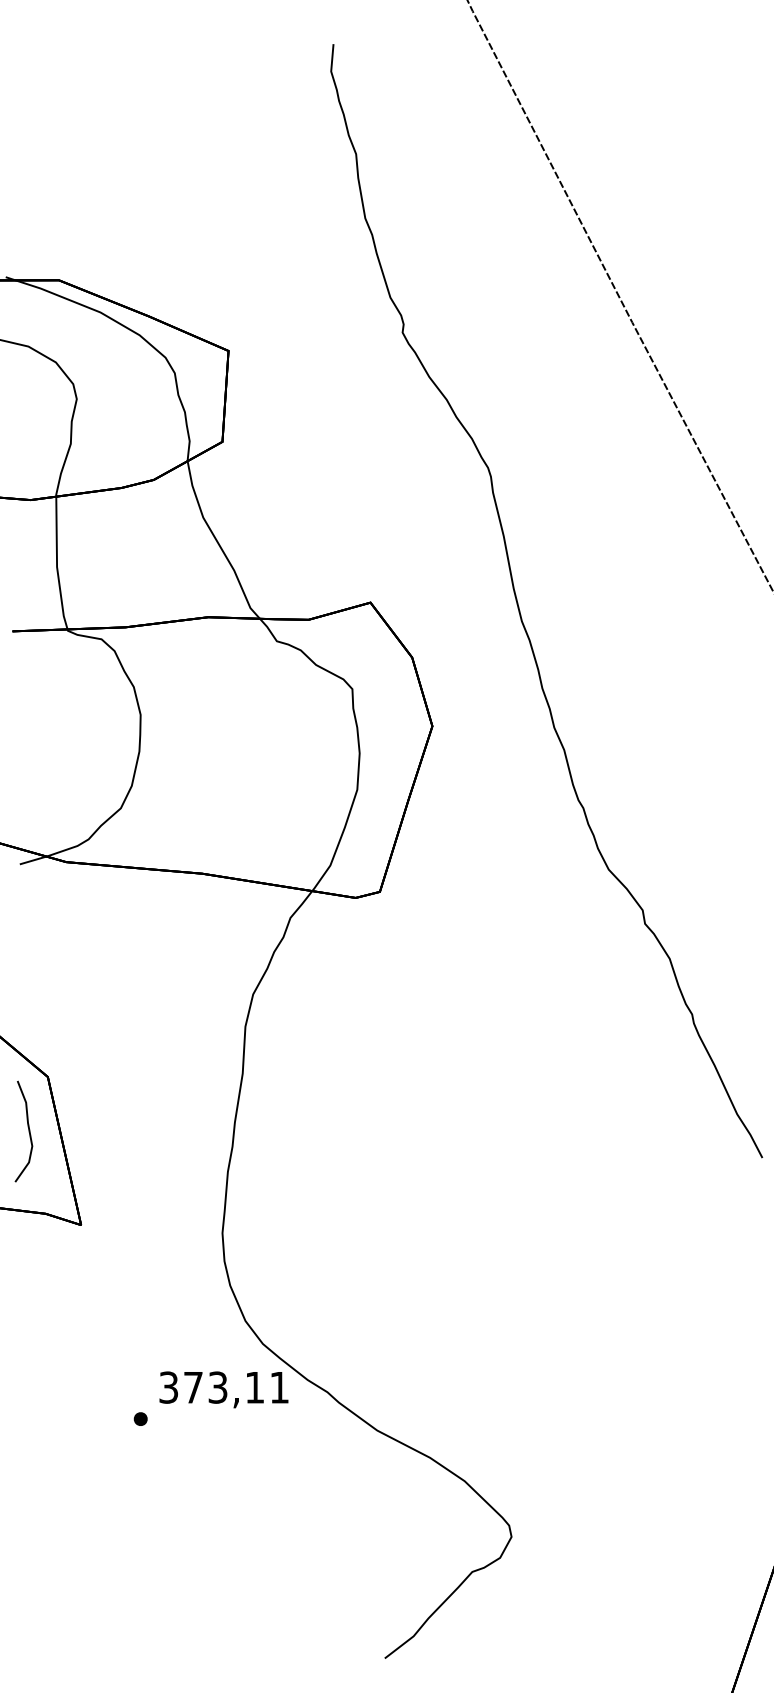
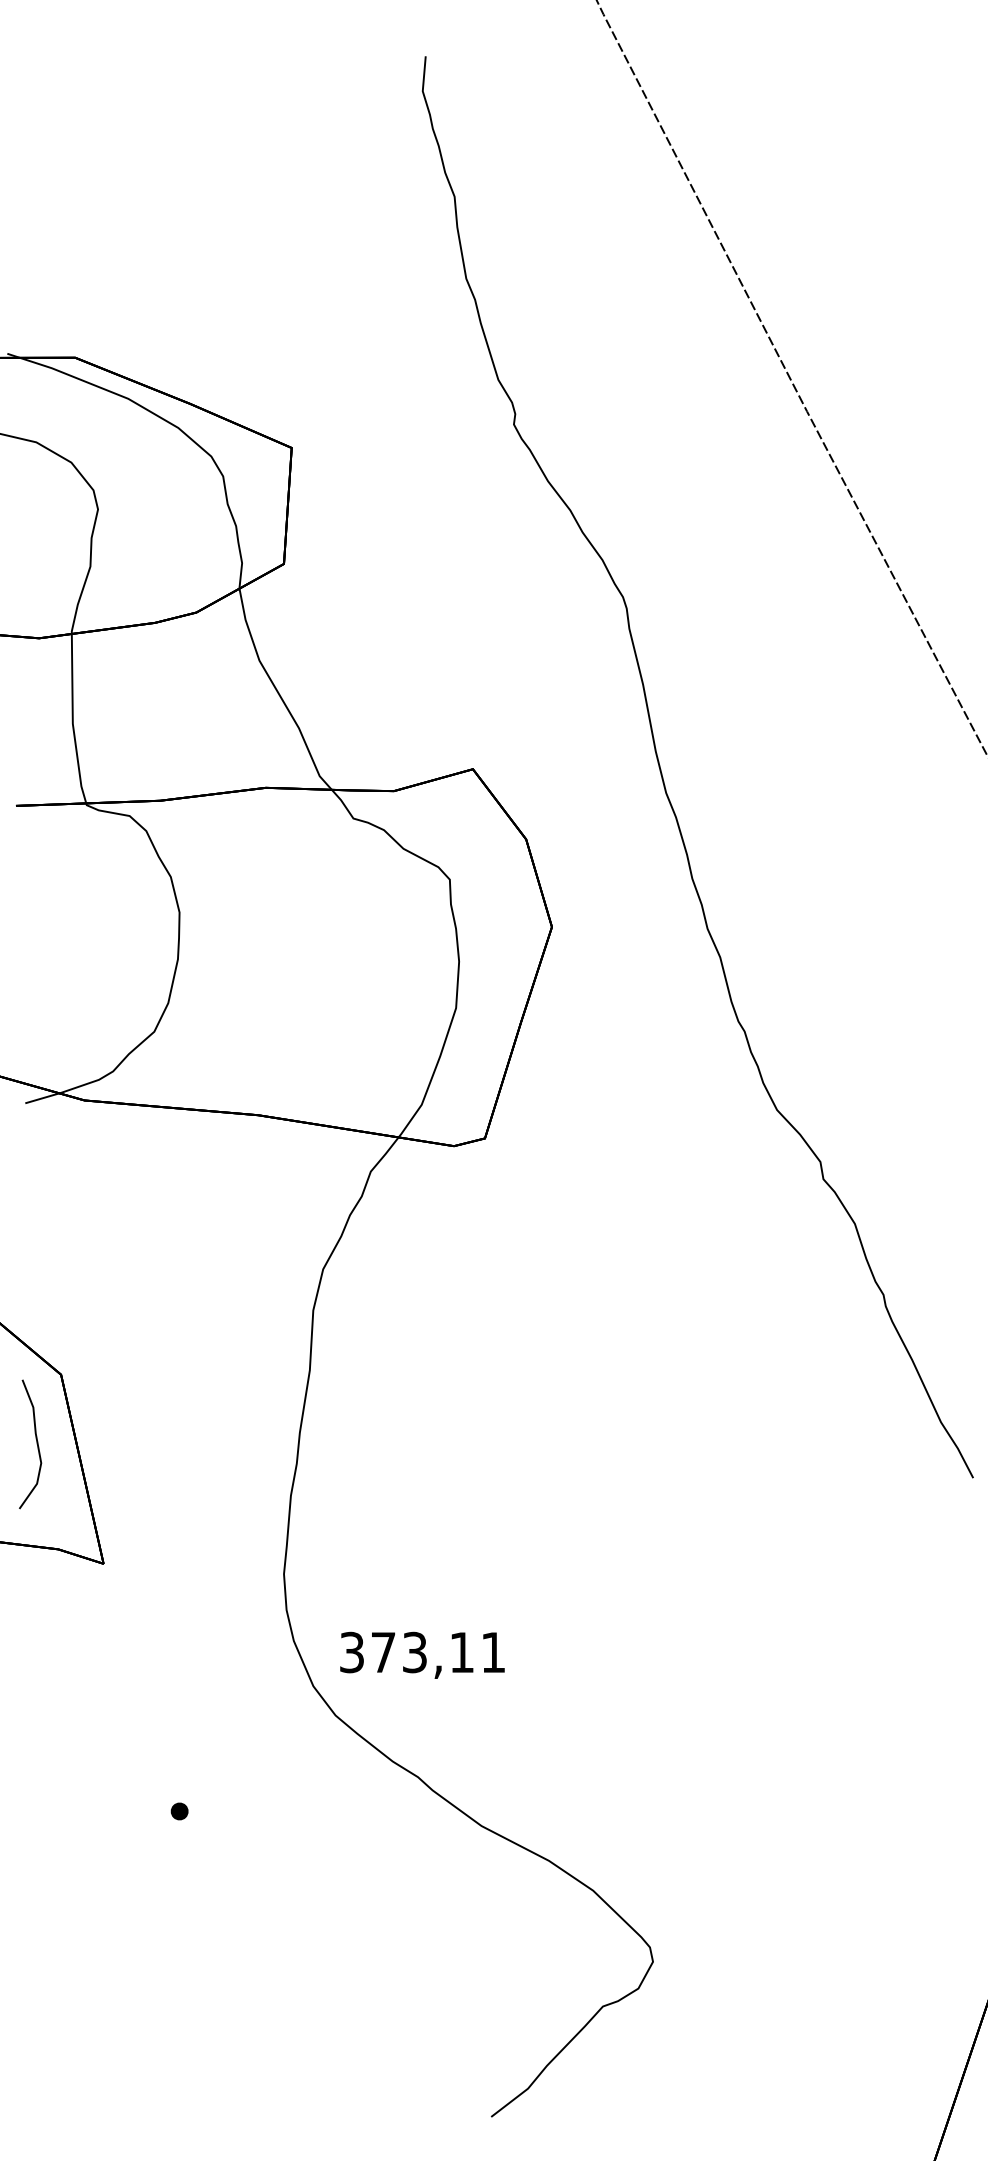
text: (223, 1389) -> (421, 1654), moved

